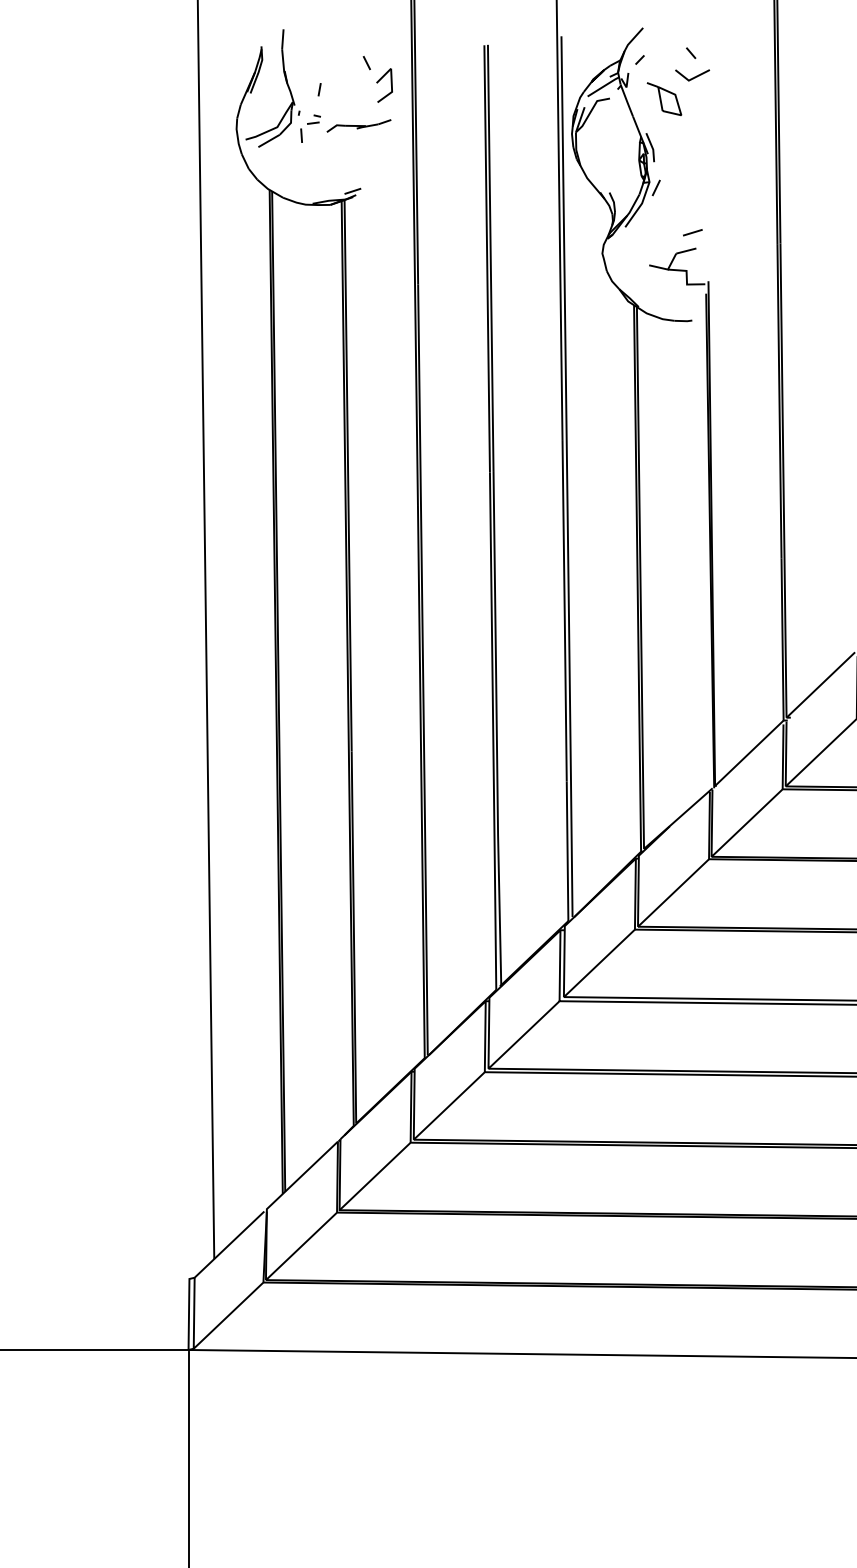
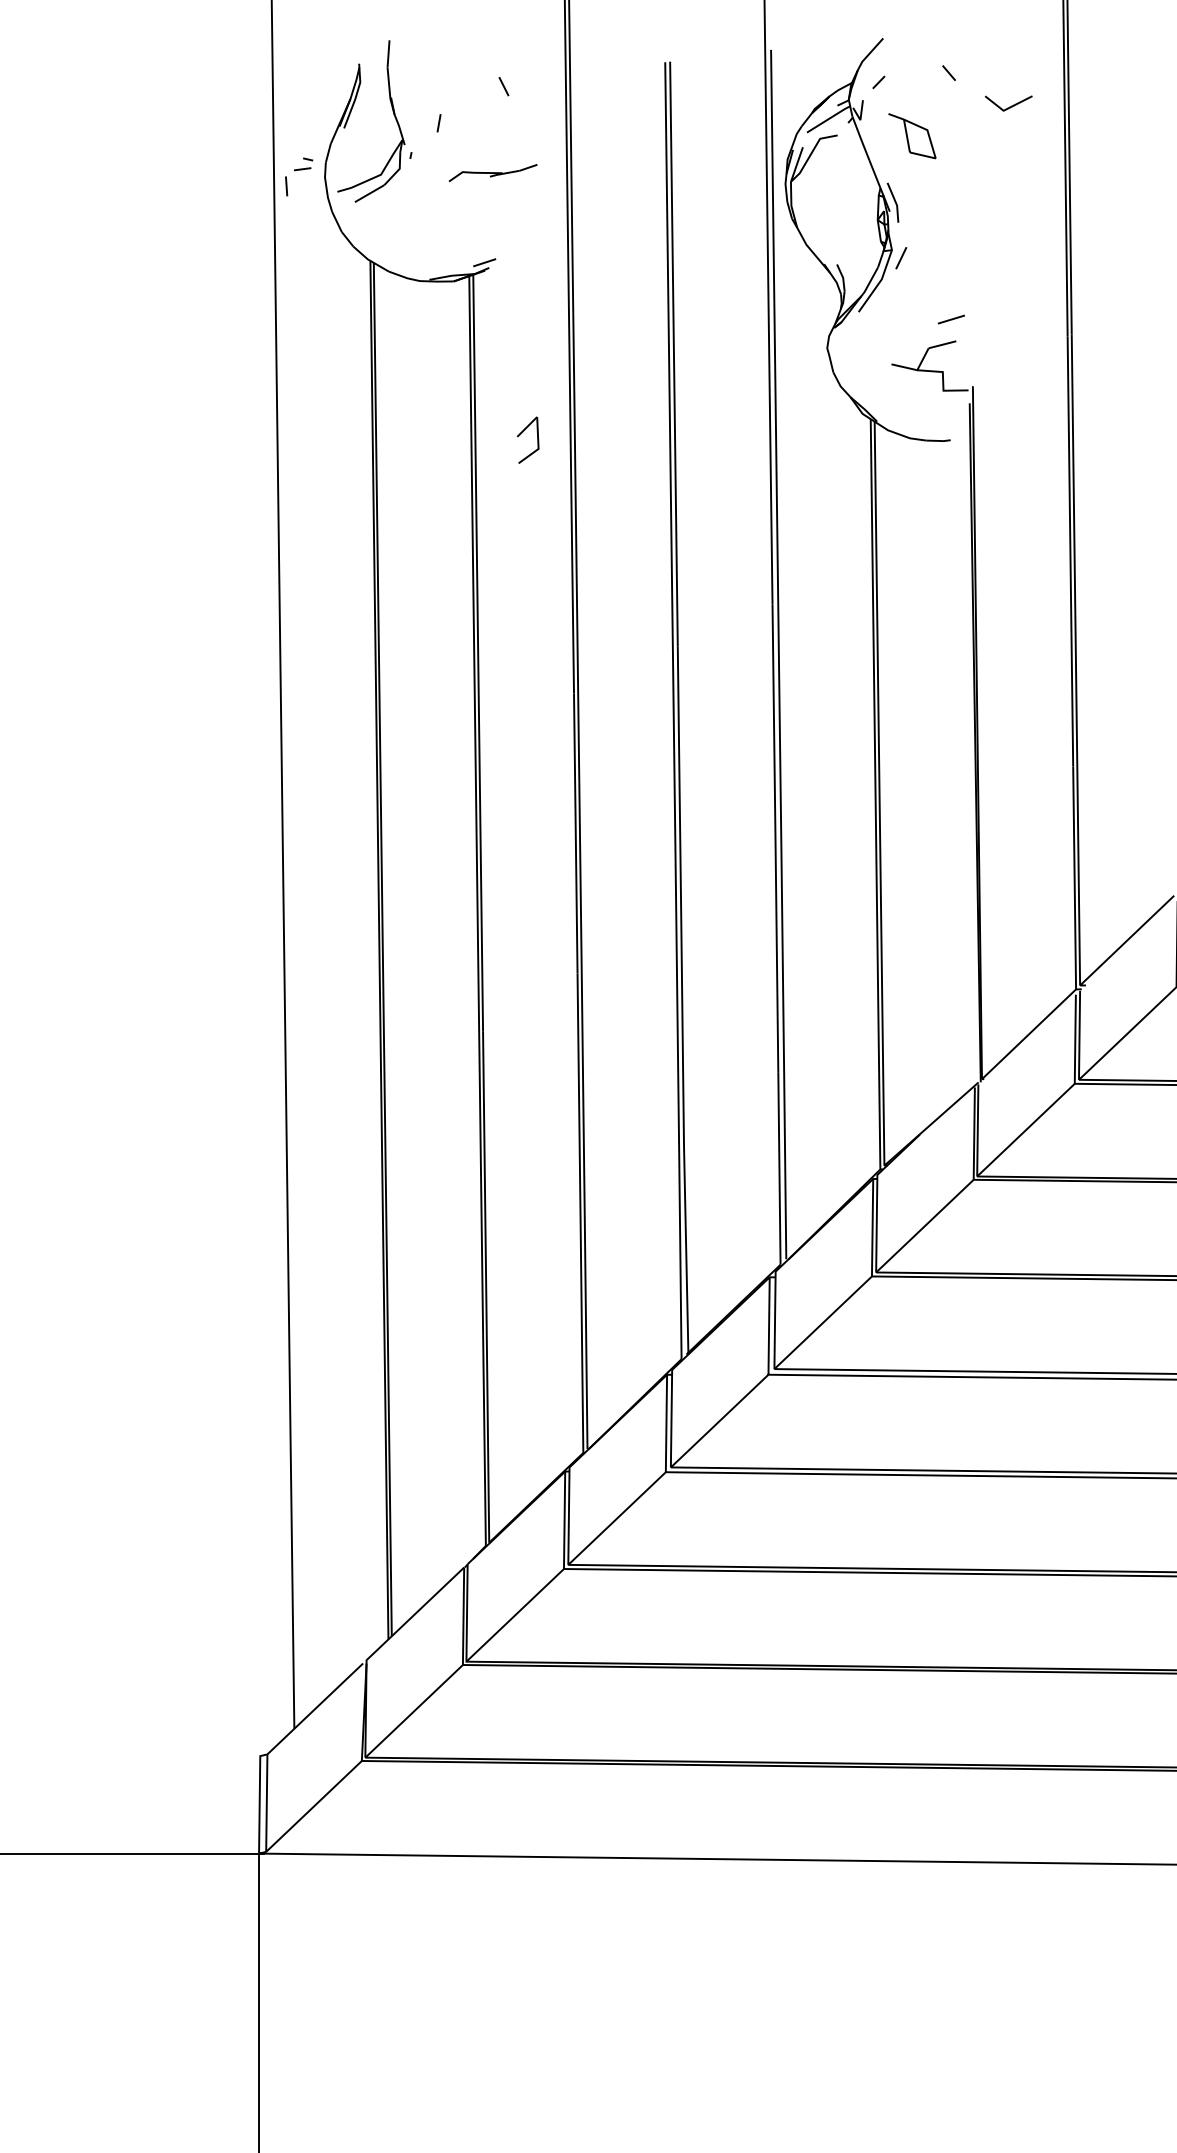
curve: (692, 77) -> (1008, 106), moved
part: (390, 84) -> (536, 438), moved
part: (310, 128) -> (298, 176), moved

